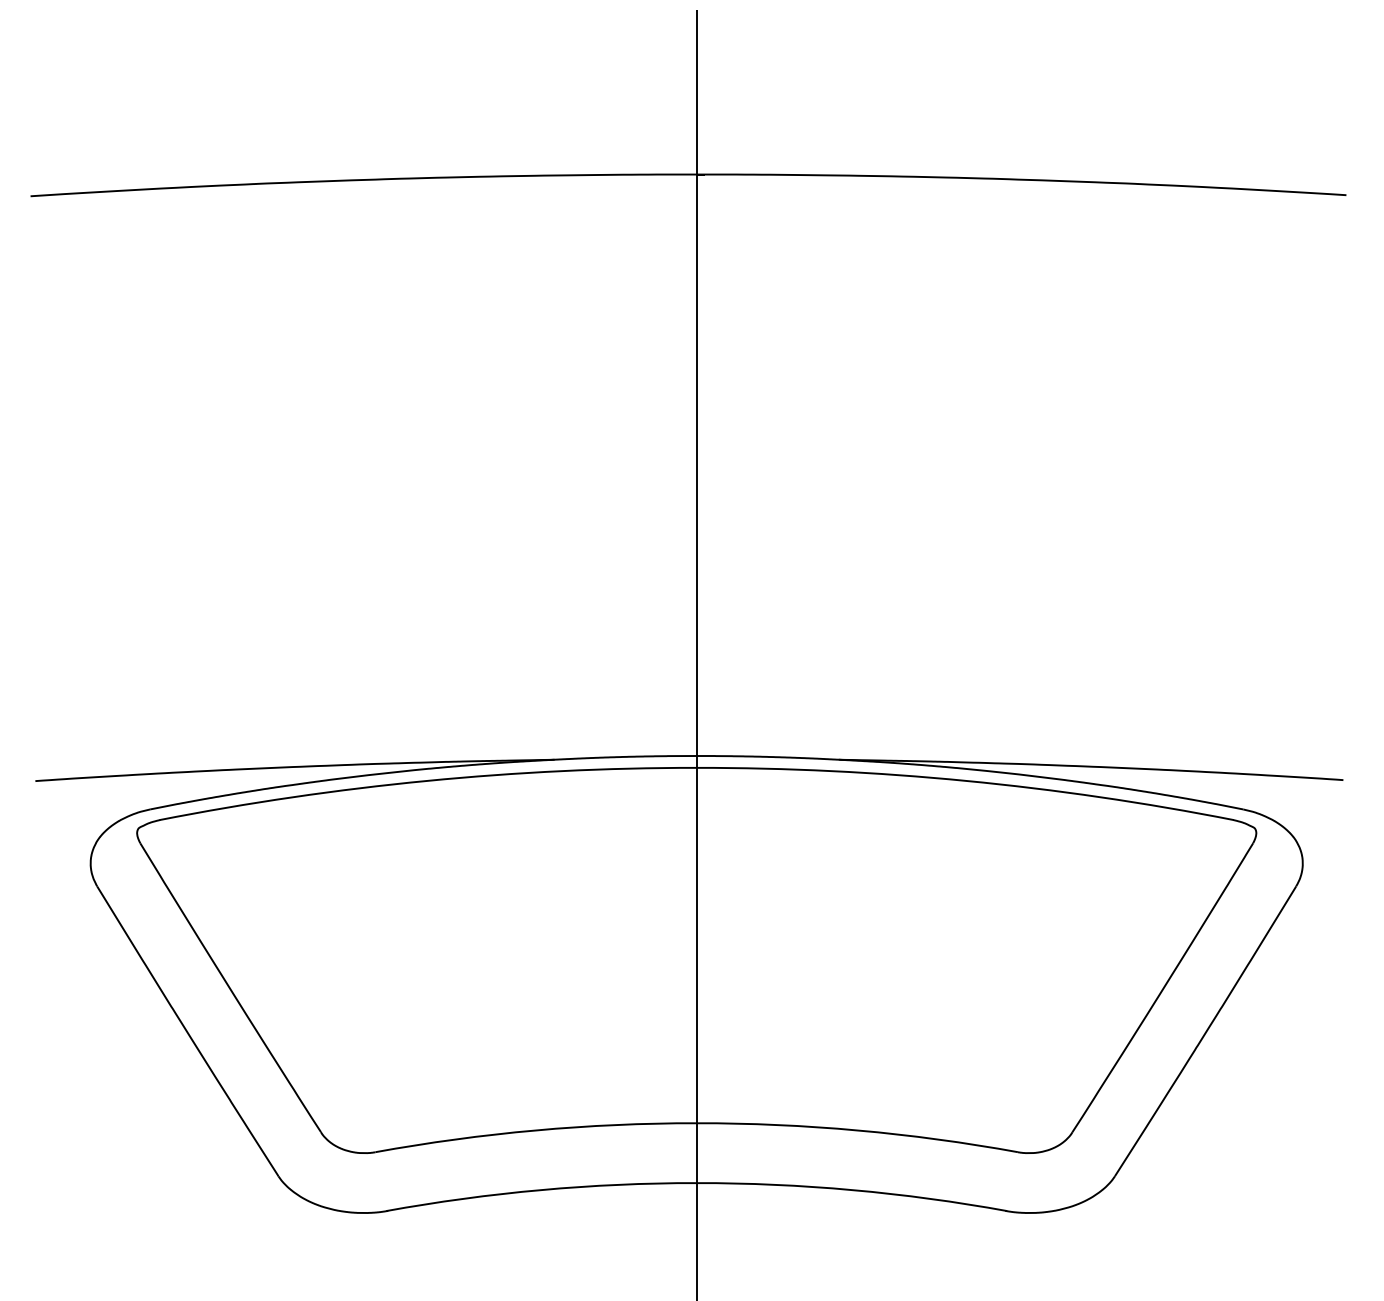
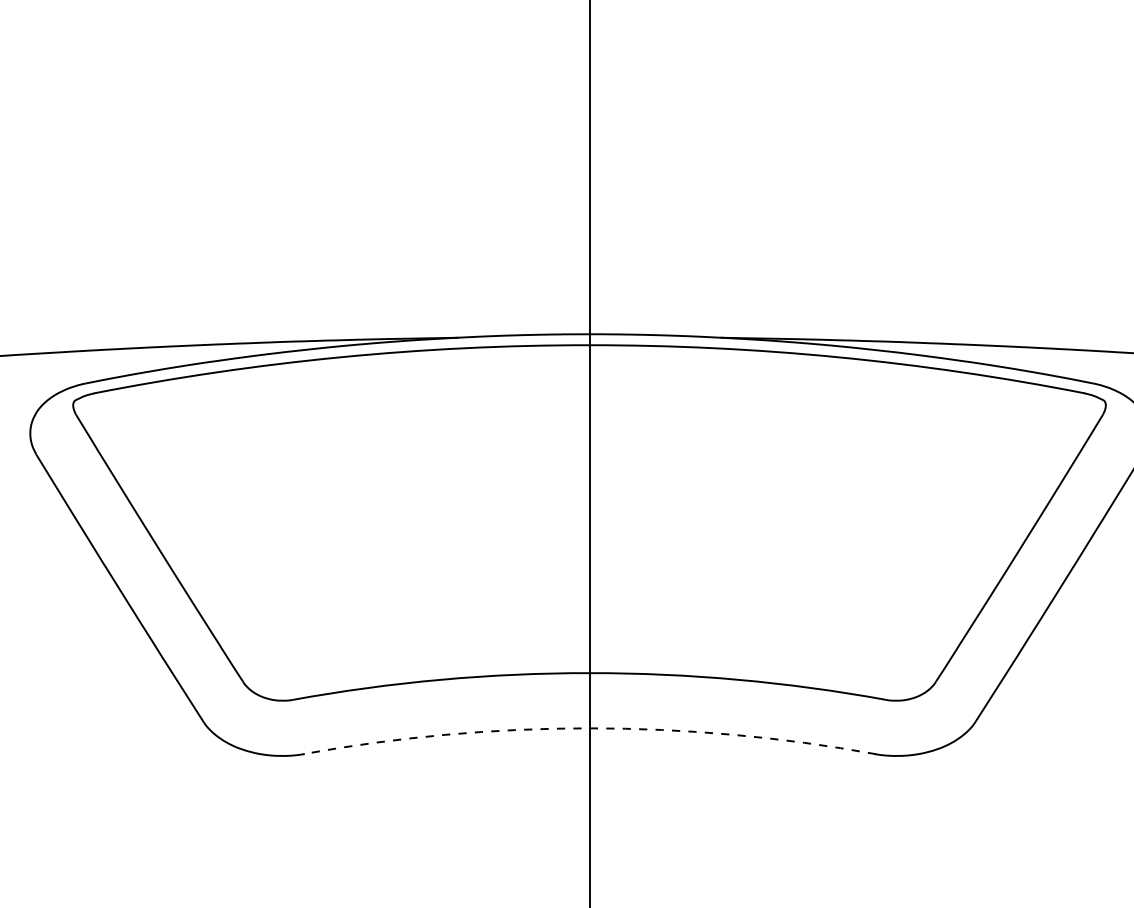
arc: (696, 1183) -> (589, 728), solid -> dashed

